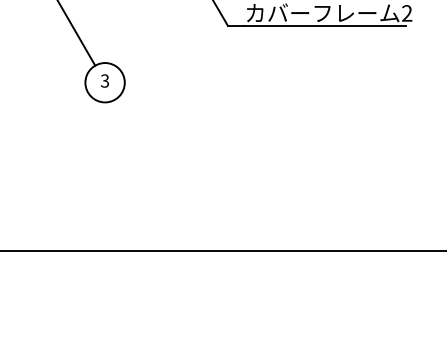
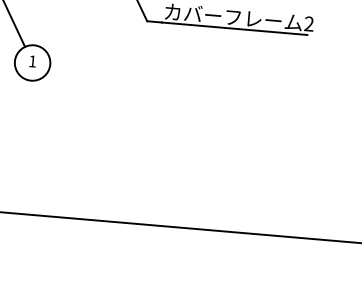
text: (104, 80) -> (32, 60), 3 -> 1

